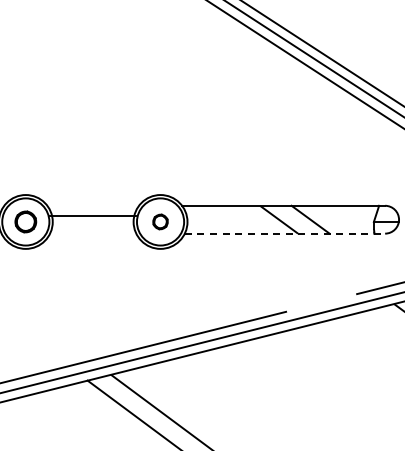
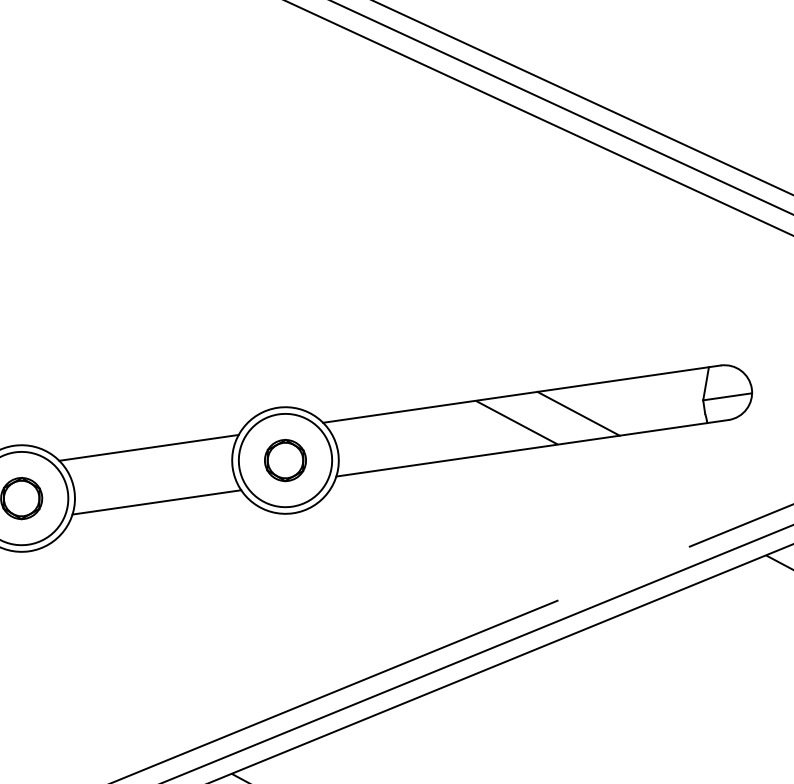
line: (93, 205) -> (149, 447), added
line: (93, 215) -> (157, 502), moved
part: (160, 221) -> (285, 459), size x1.43
line: (285, 233) -> (533, 447), dashed -> solid

